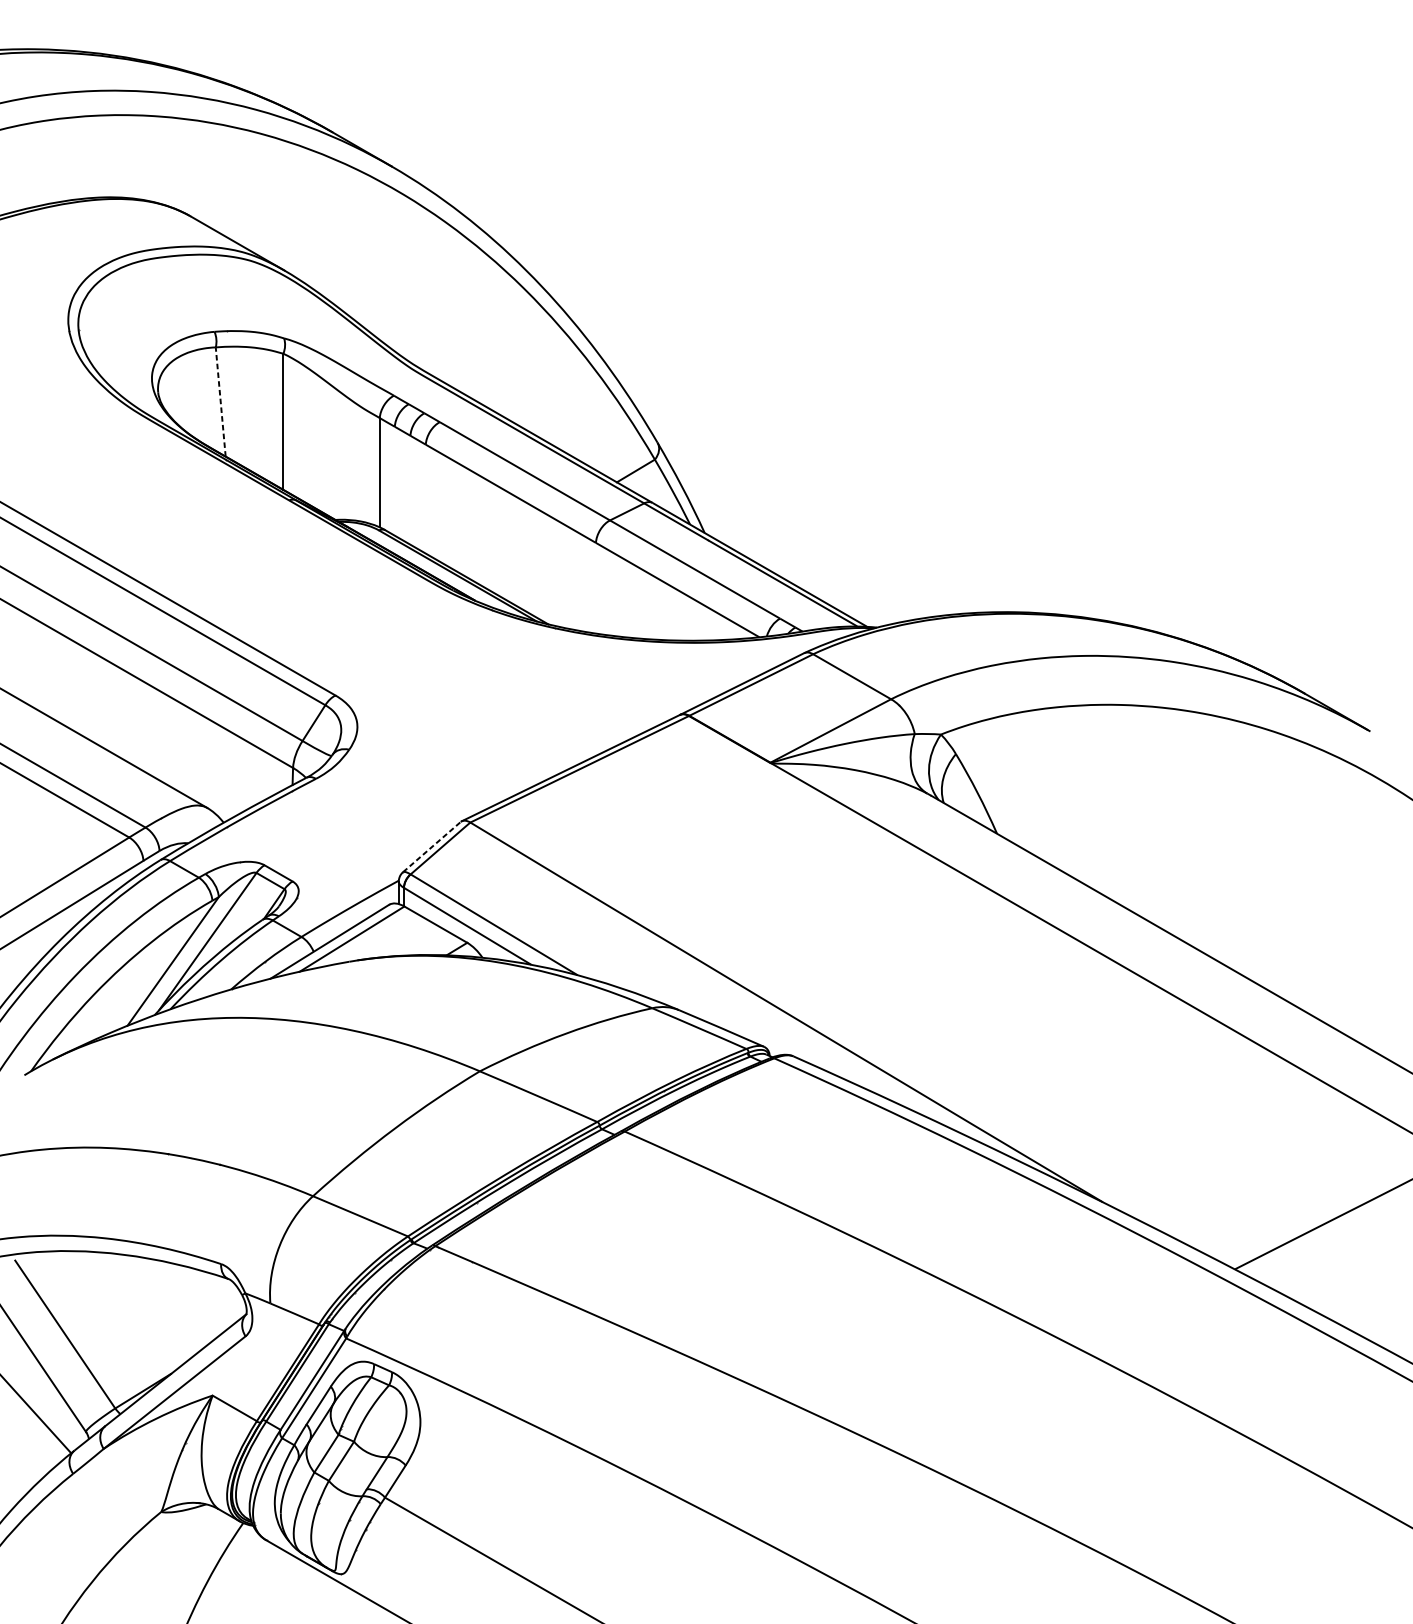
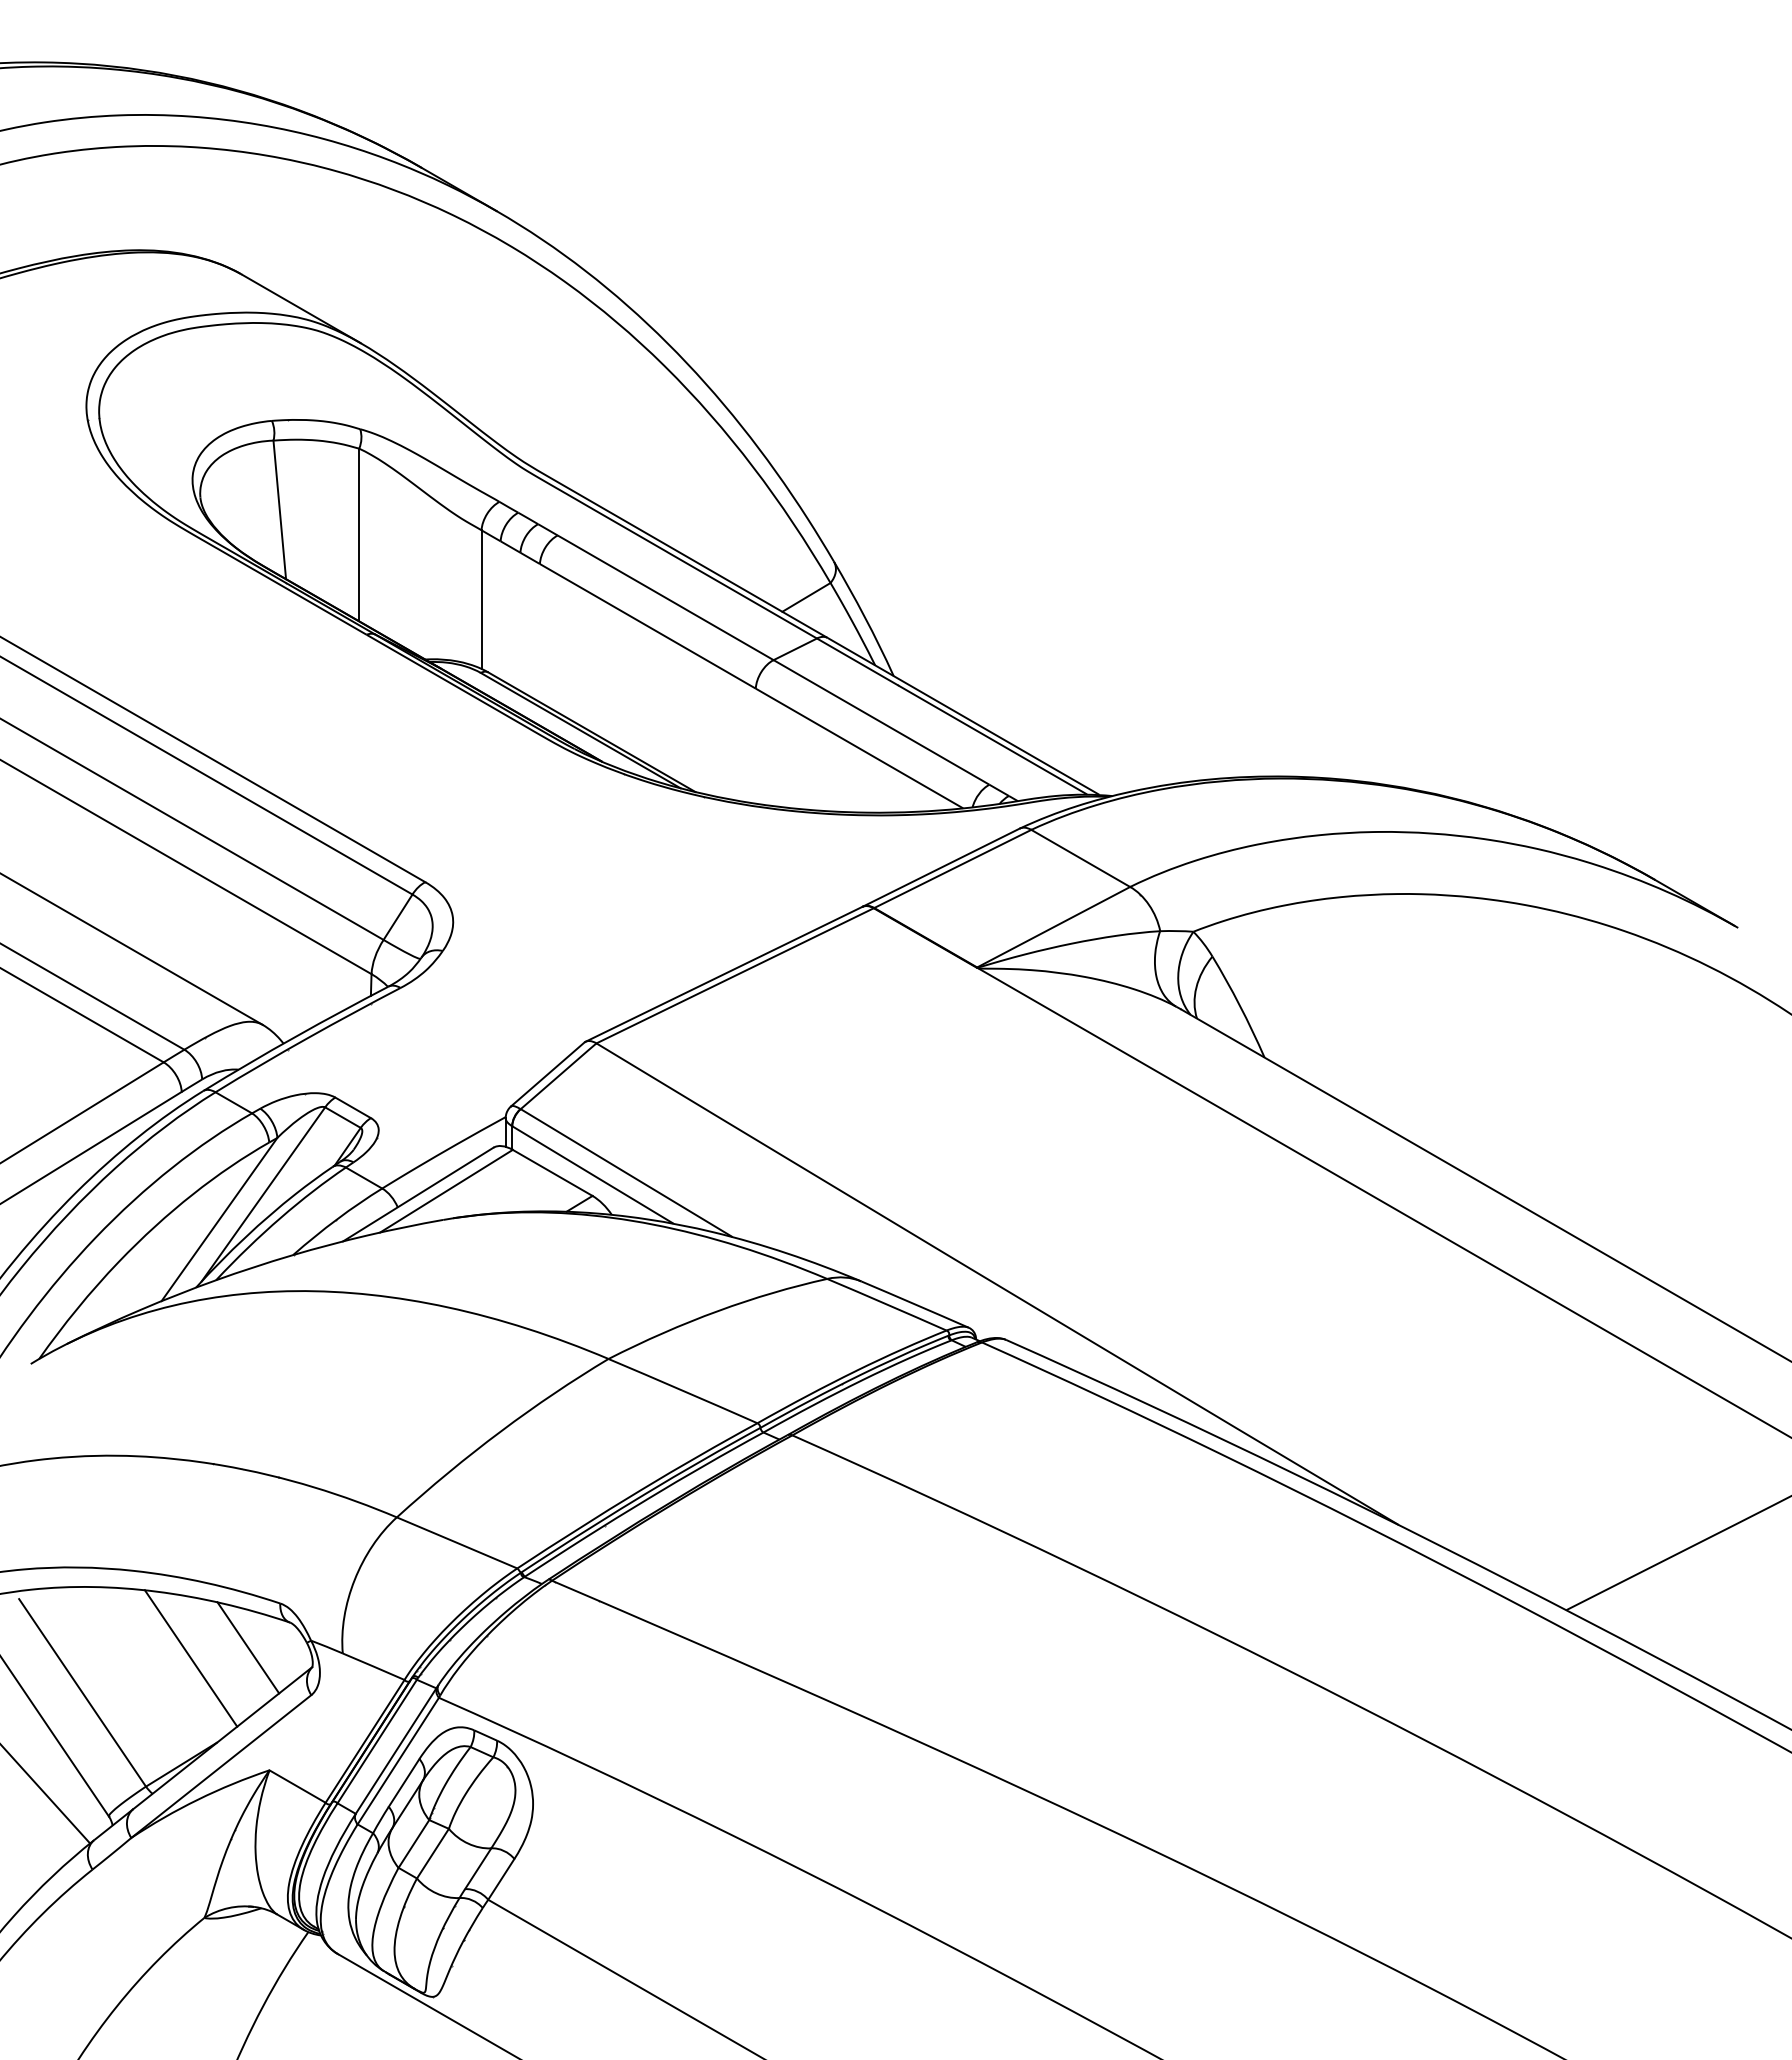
line: (220, 401) -> (279, 509), dashed -> solid
line: (432, 847) -> (548, 1074), dashed -> solid
line: (196, 1298) -> (248, 1647), added
line: (150, 1307) -> (190, 1658), added

